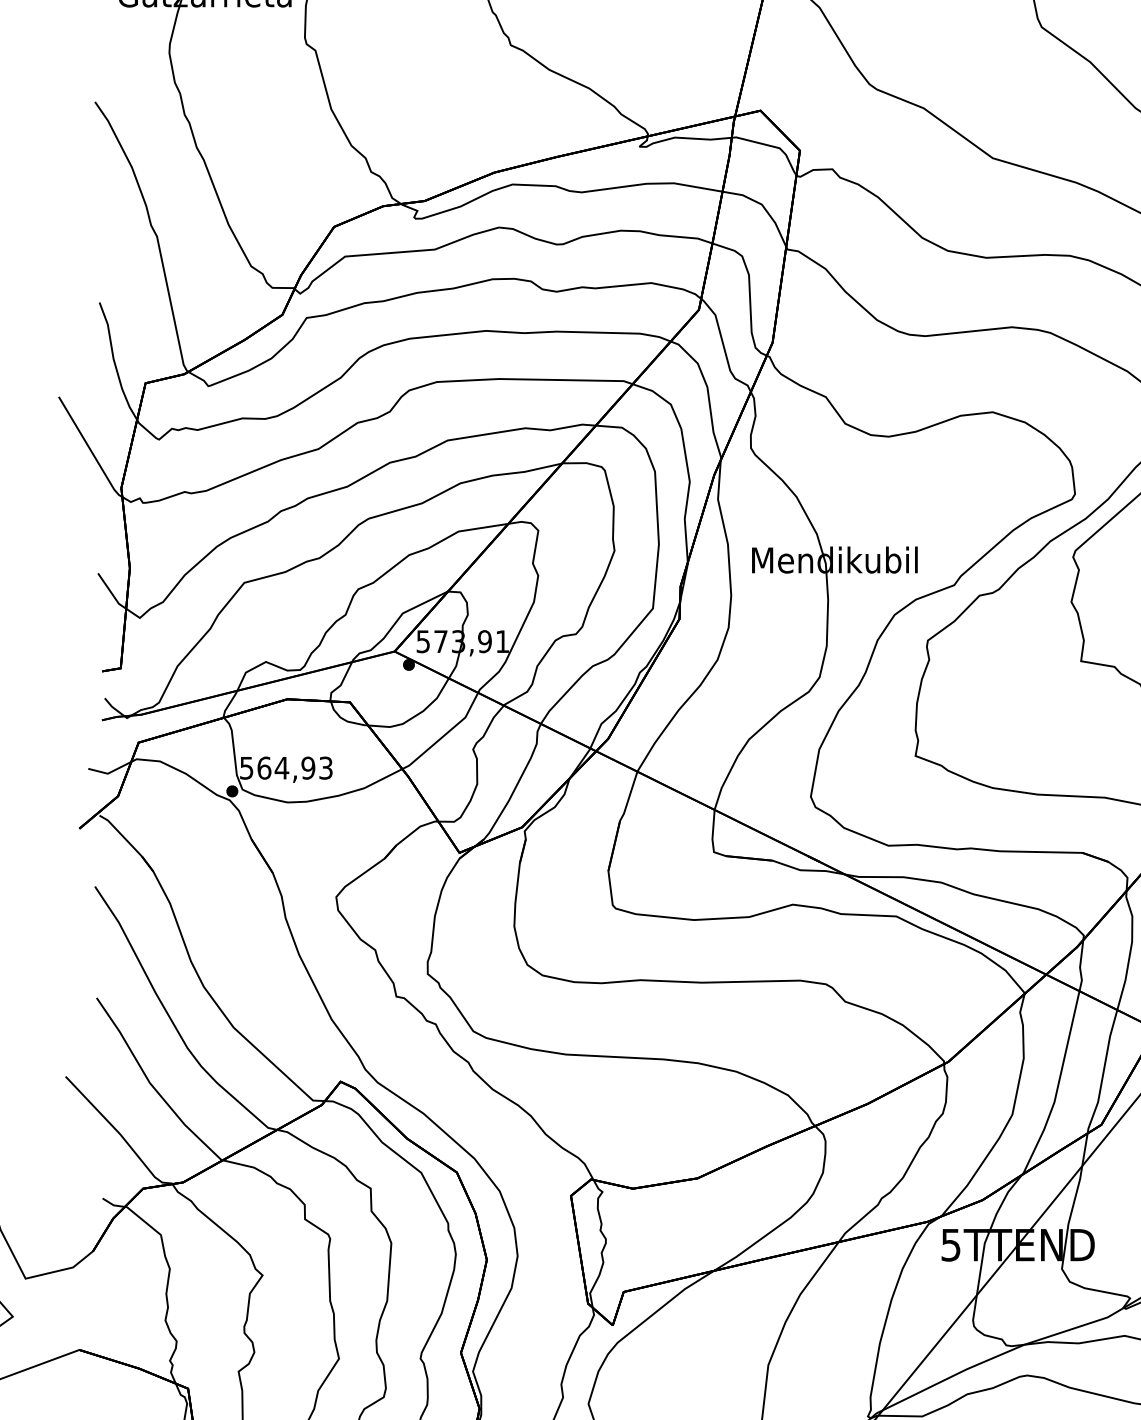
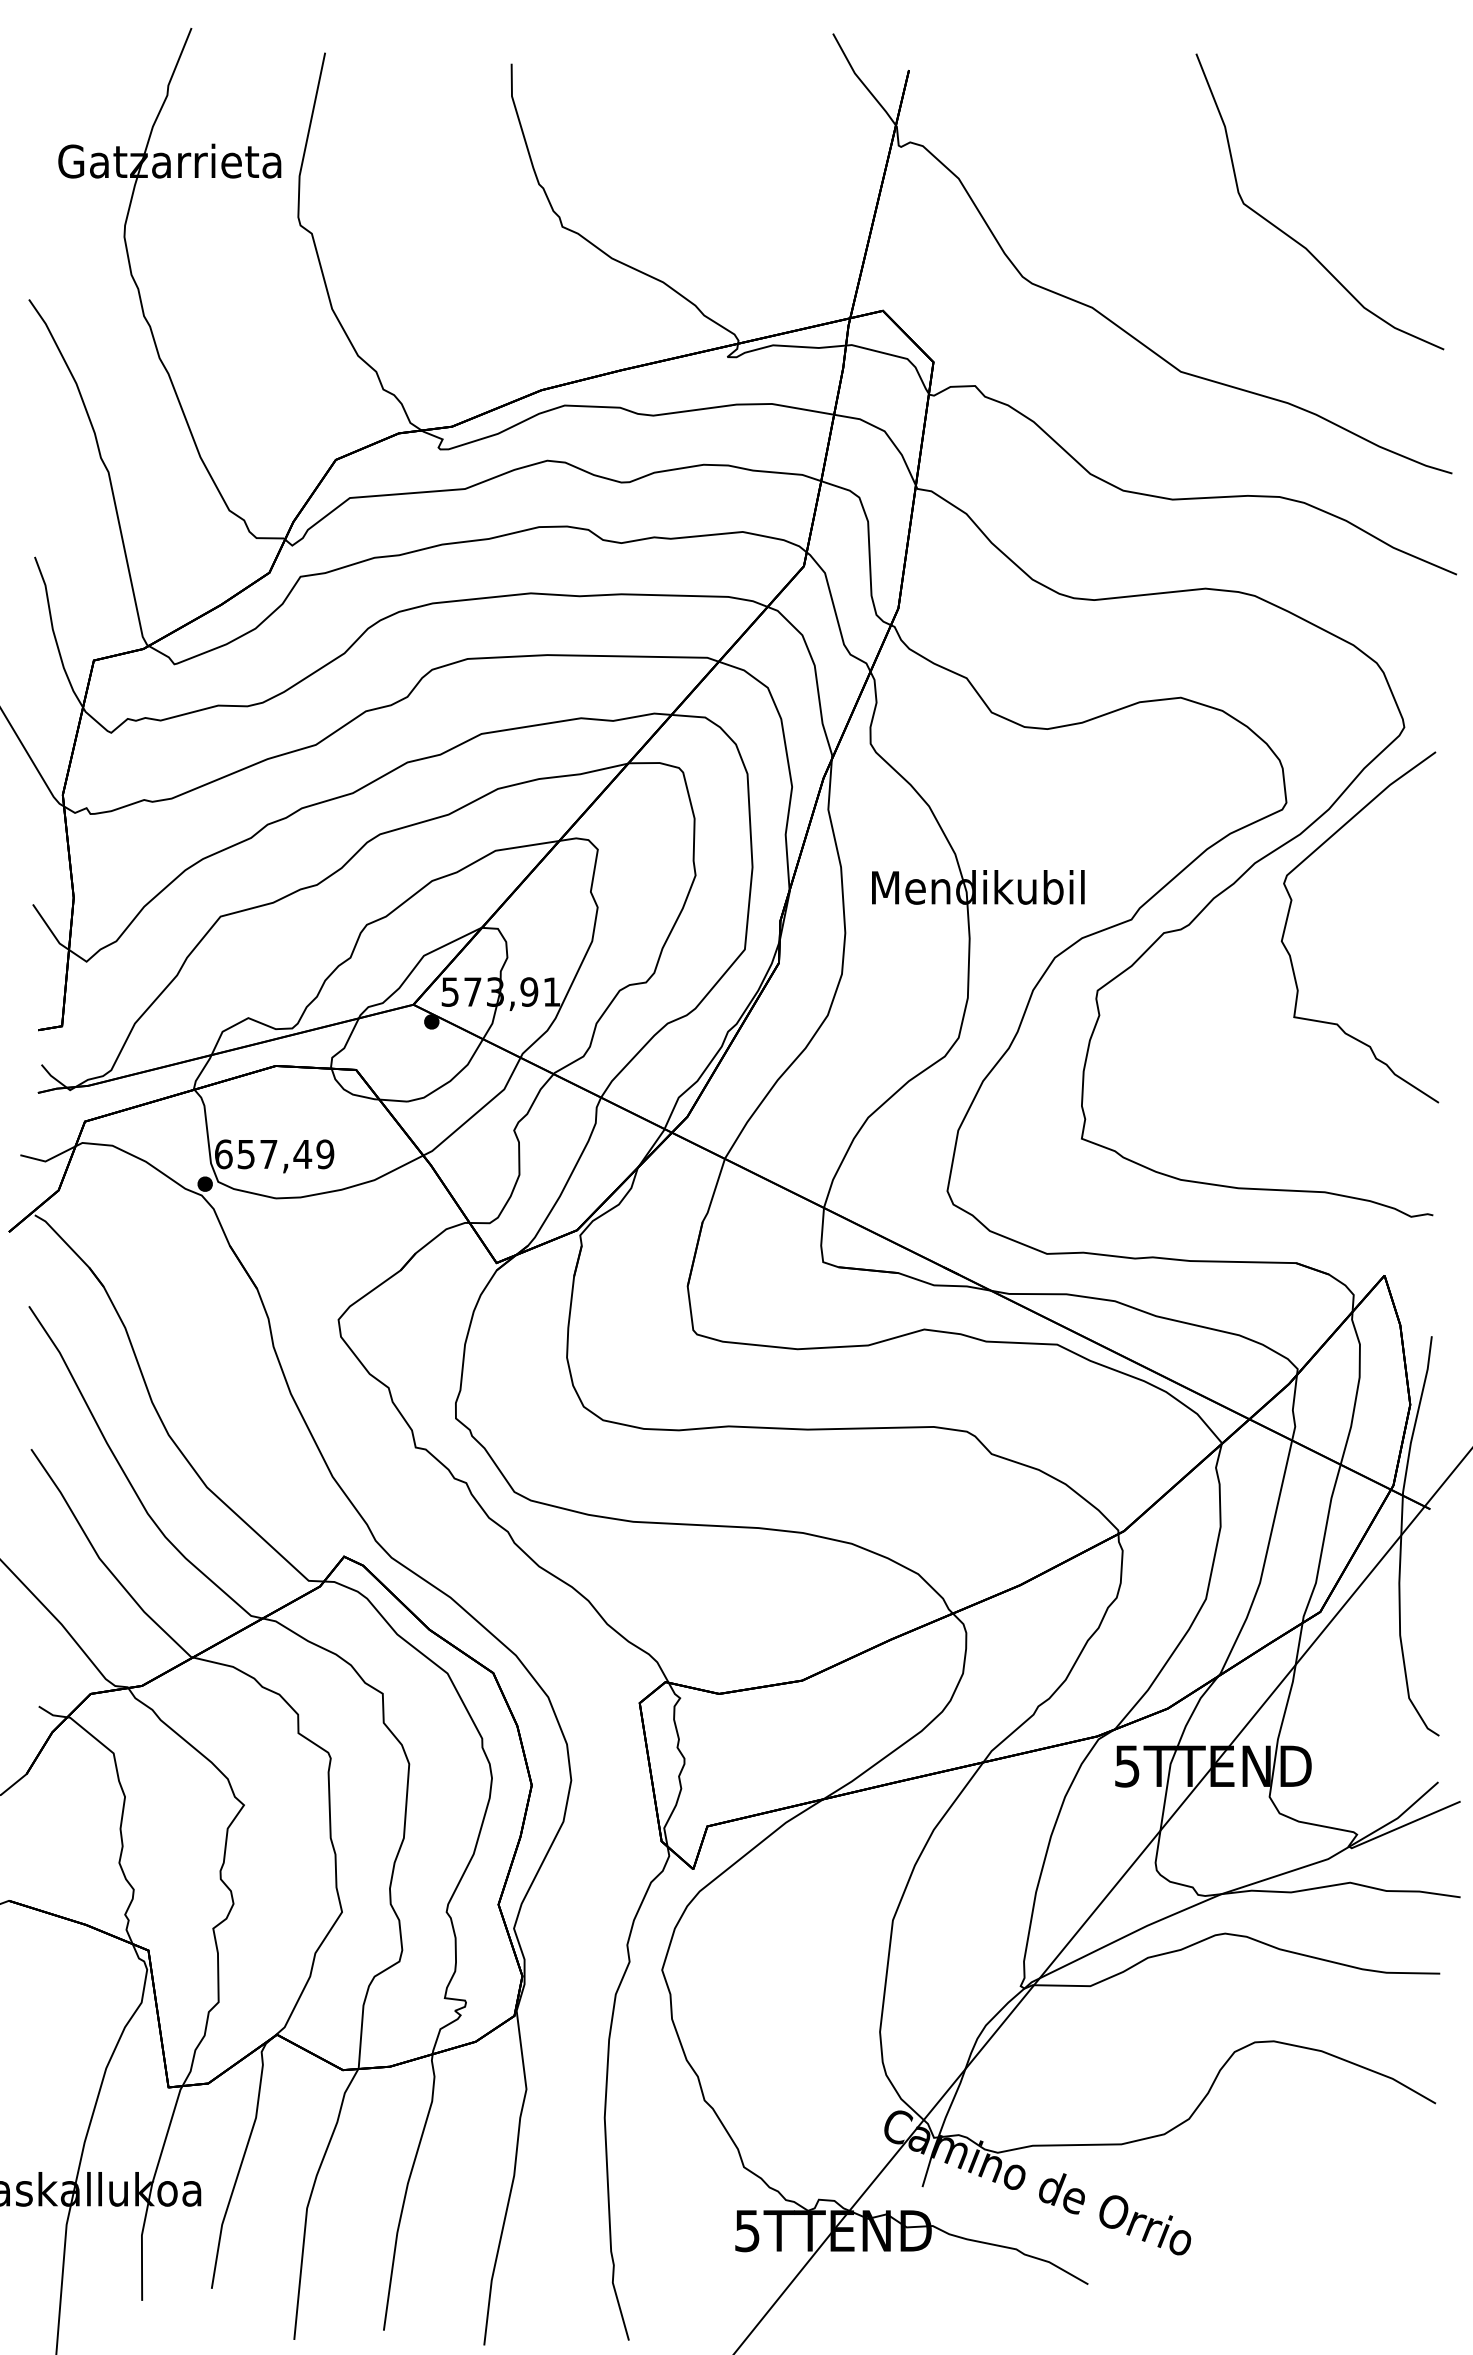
text: (286, 768) -> (274, 1154), 564,93 -> 657,49

